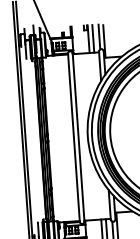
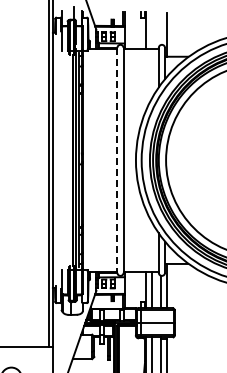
line: (99, 36) -> (160, 28), removed
line: (93, 38) -> (152, 30), removed
line: (74, 137) -> (117, 160), solid -> dashed

